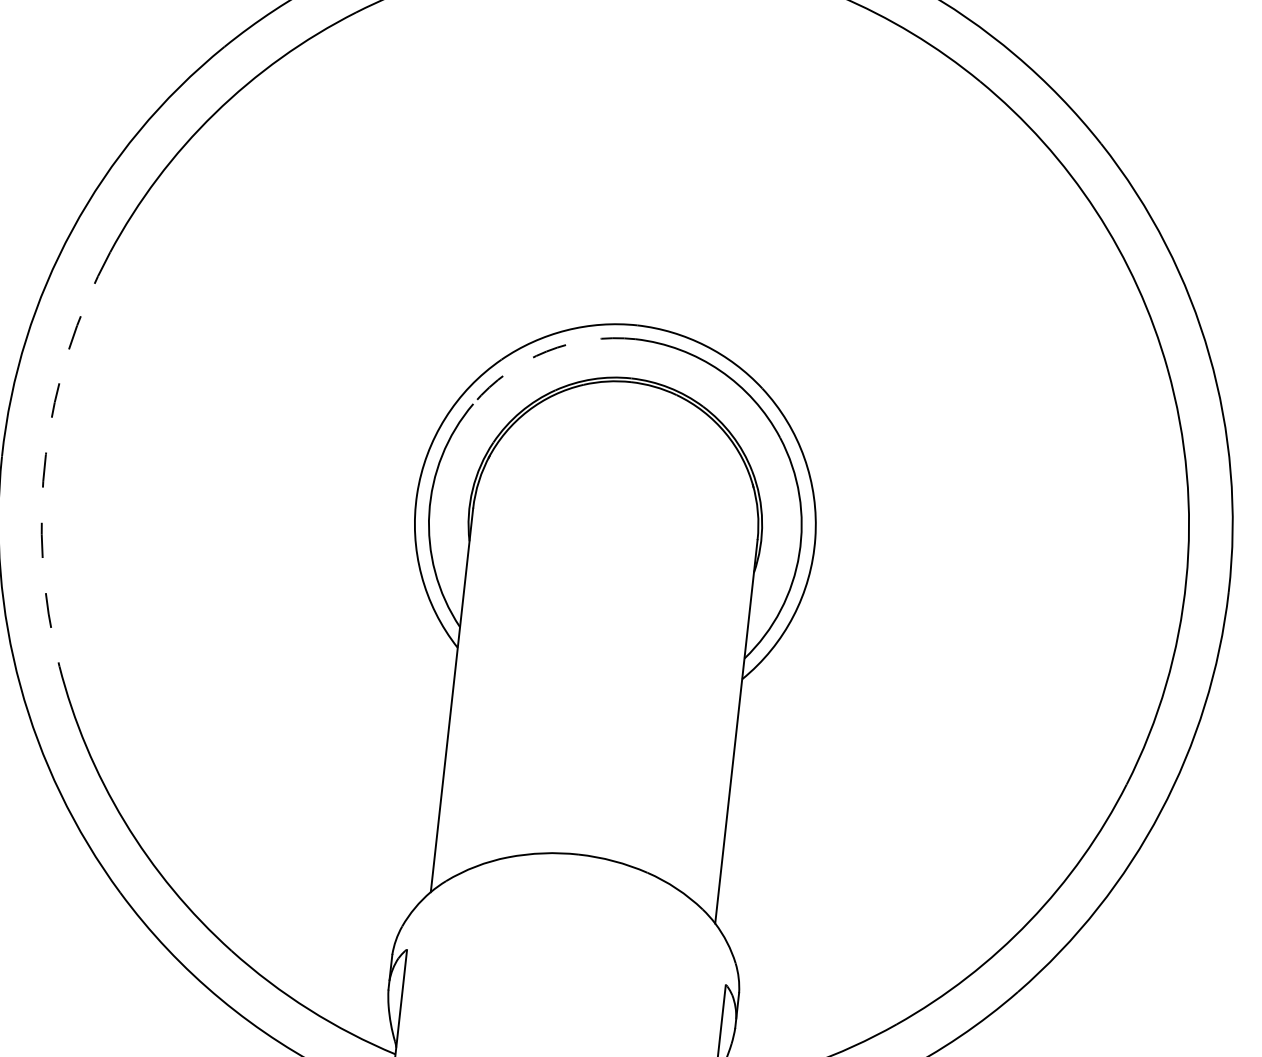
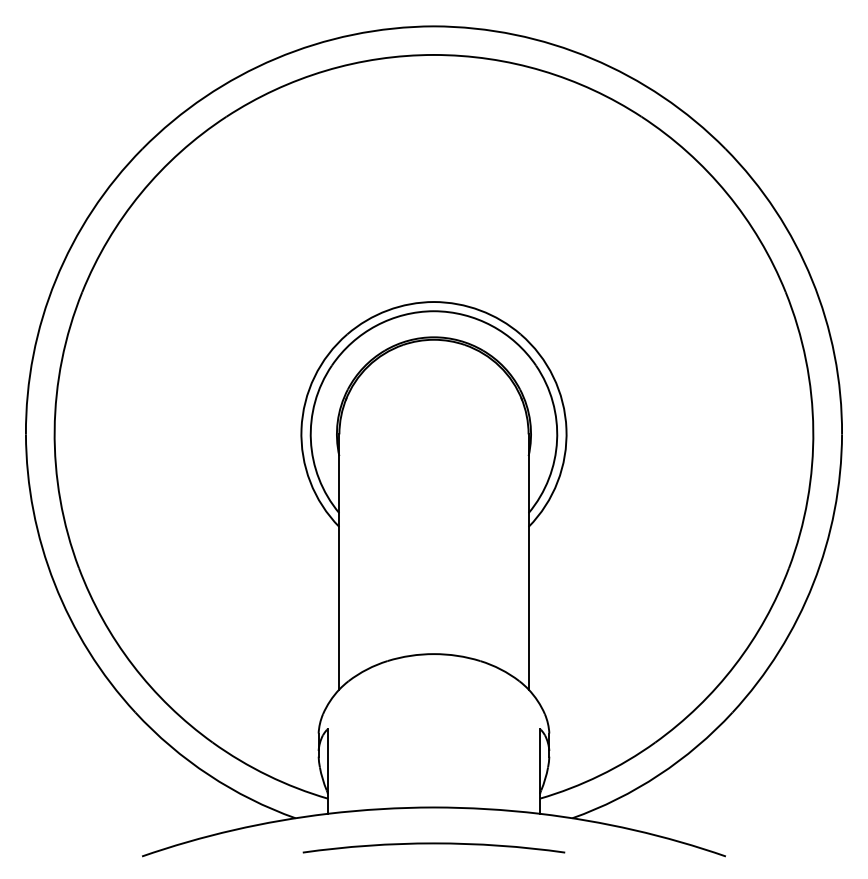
arc: (547, 351) -> (376, 325), dashed -> solid
arc: (45, 454) -> (54, 429), dashed -> solid

